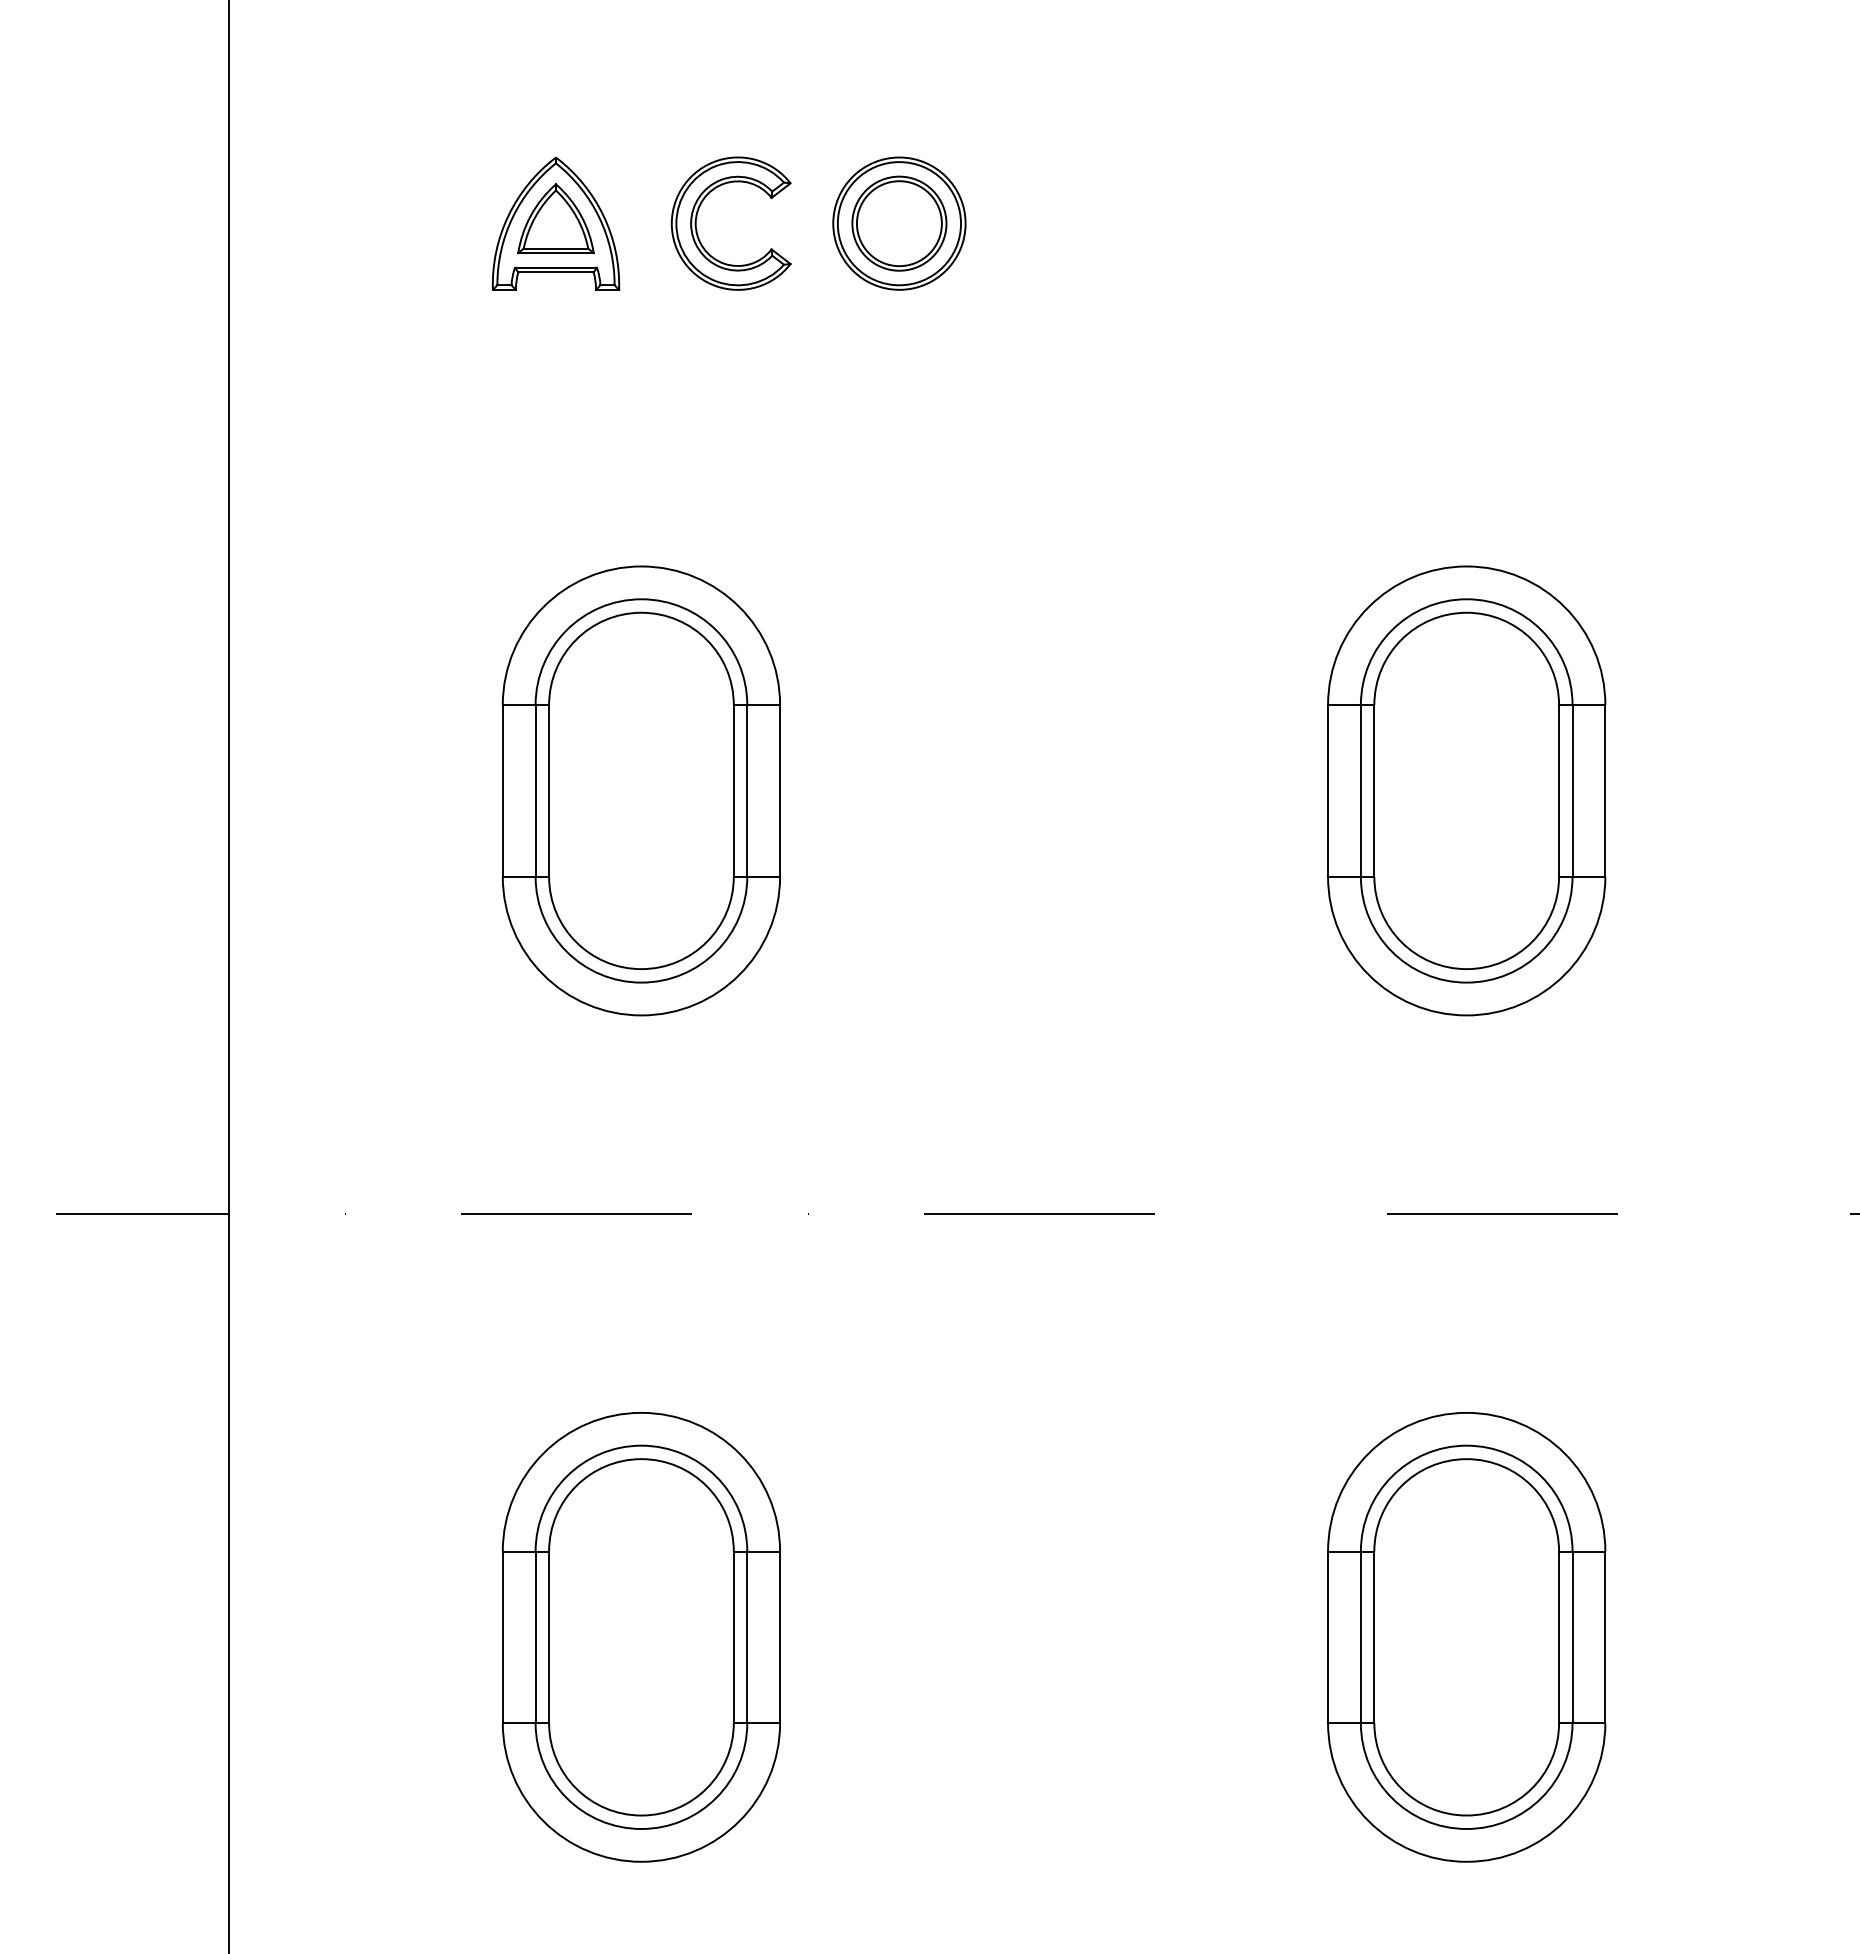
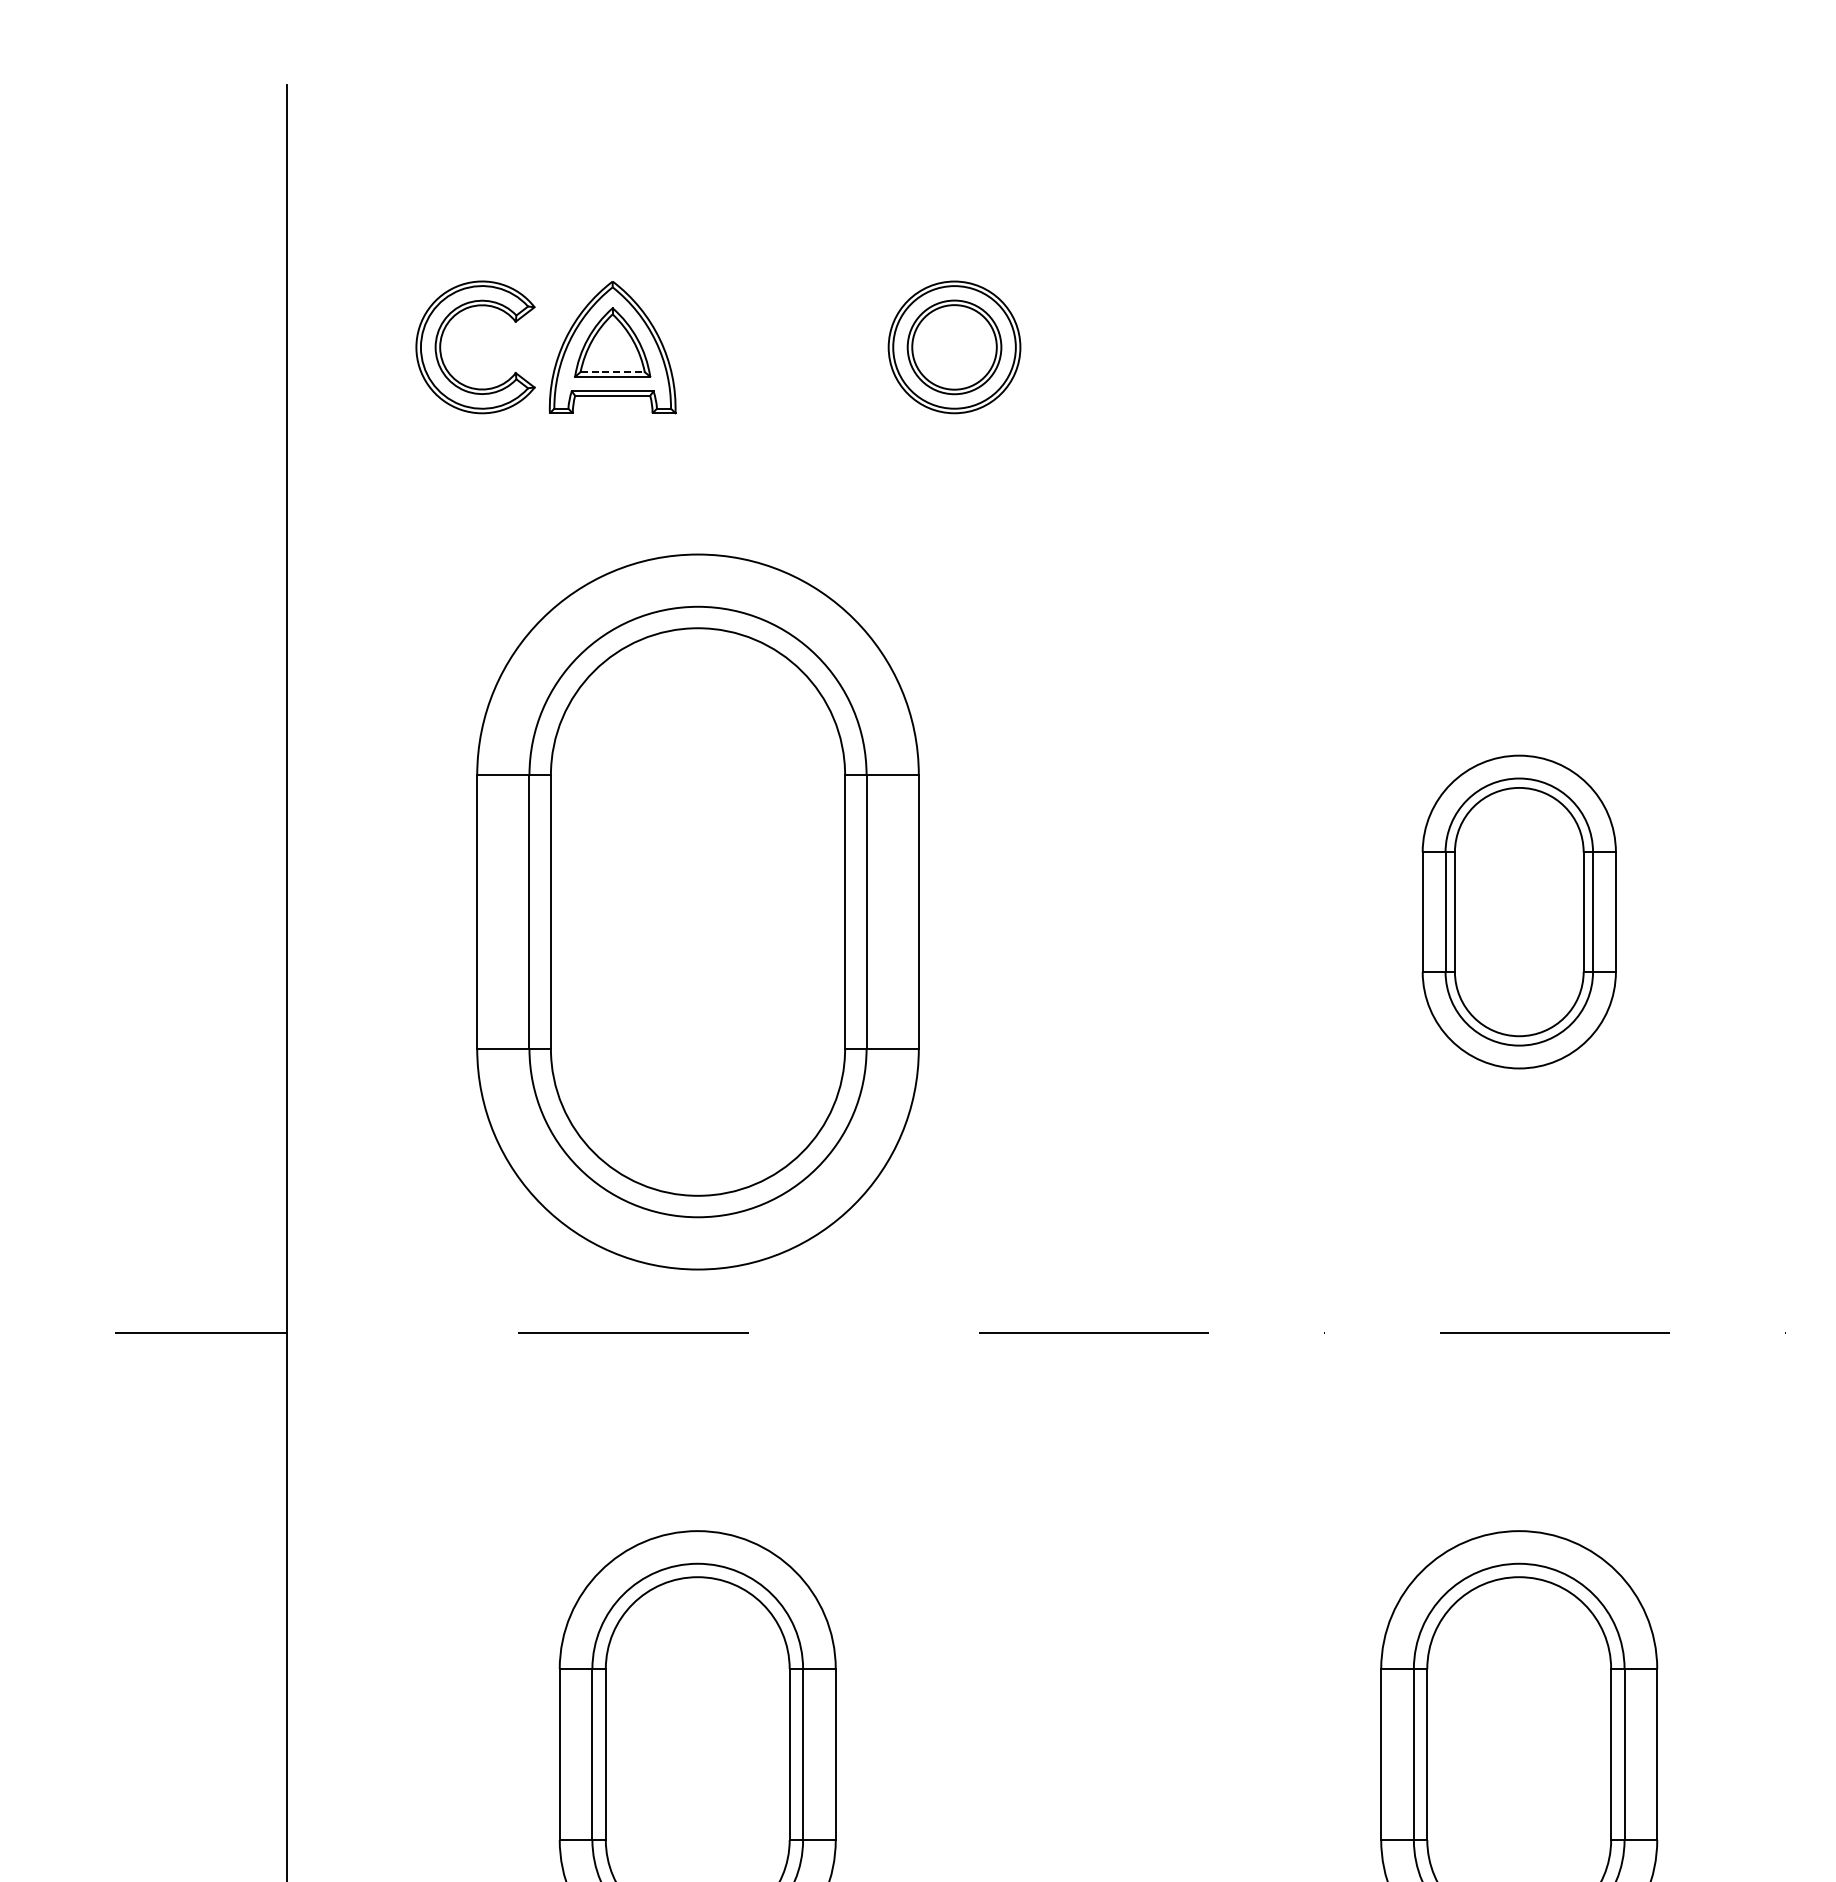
part: (697, 217) -> (441, 341), moved
line: (556, 248) -> (613, 372), solid -> dashed
part: (640, 790) -> (696, 911), size x1.6
part: (1466, 790) -> (1519, 911), size x0.7

